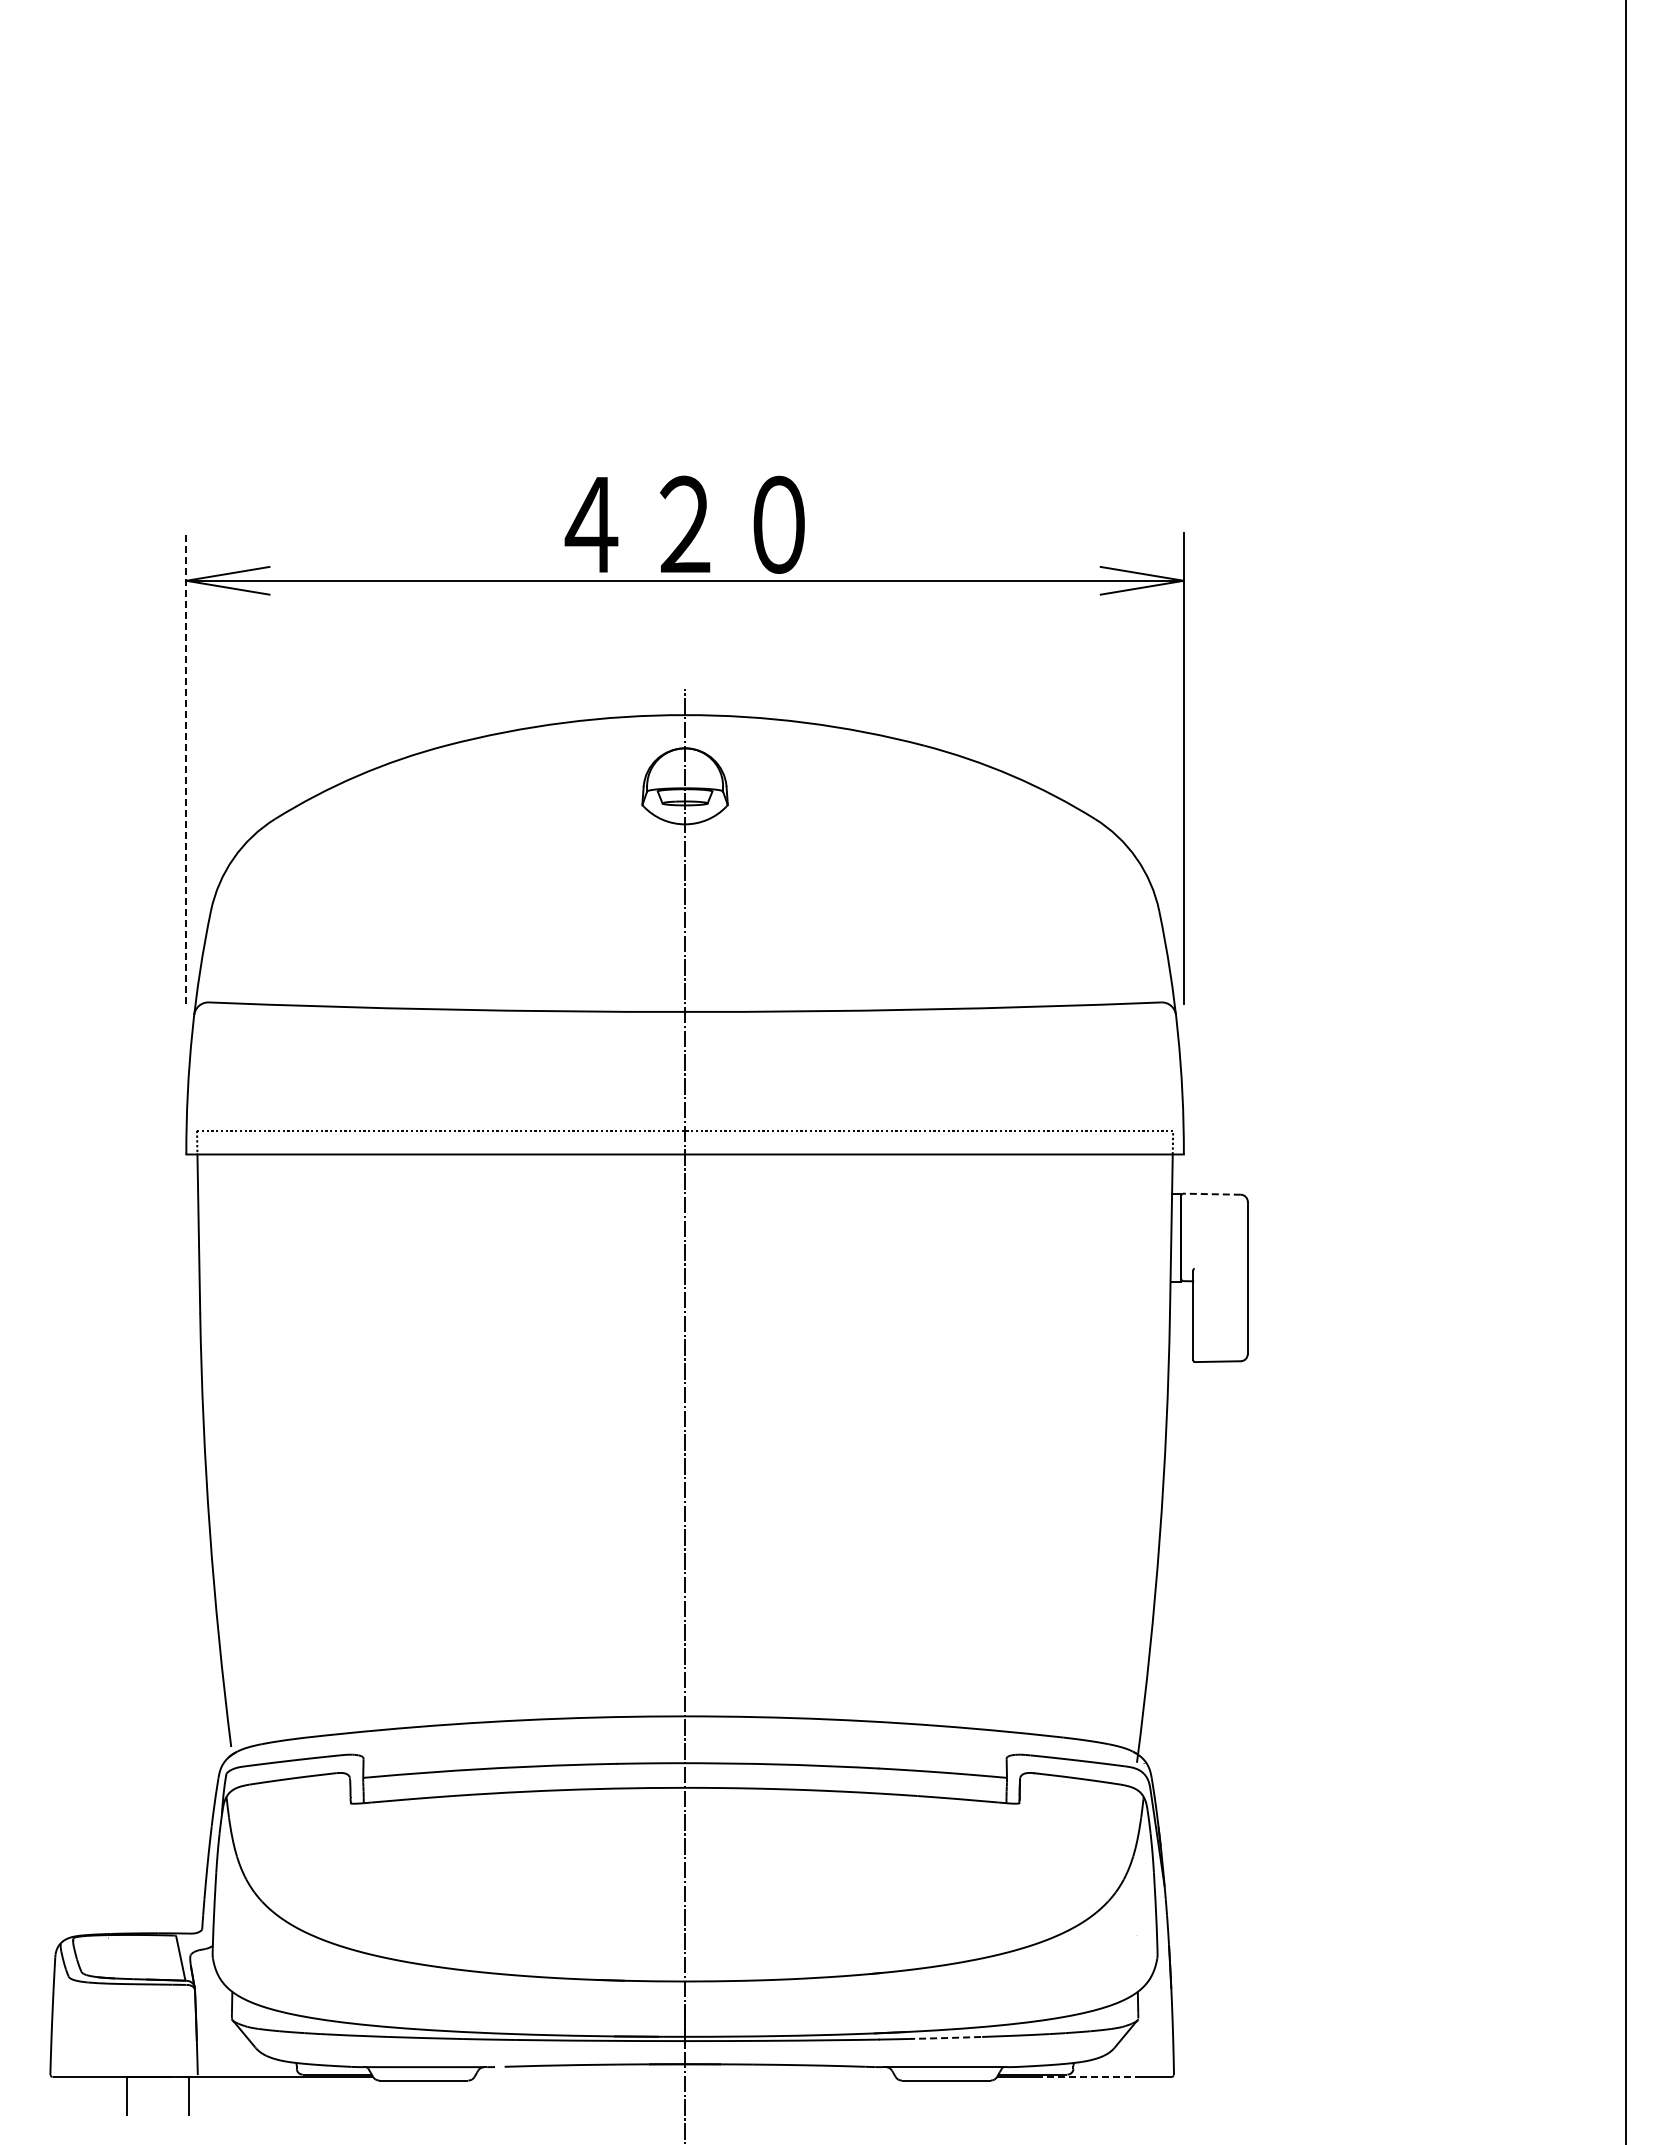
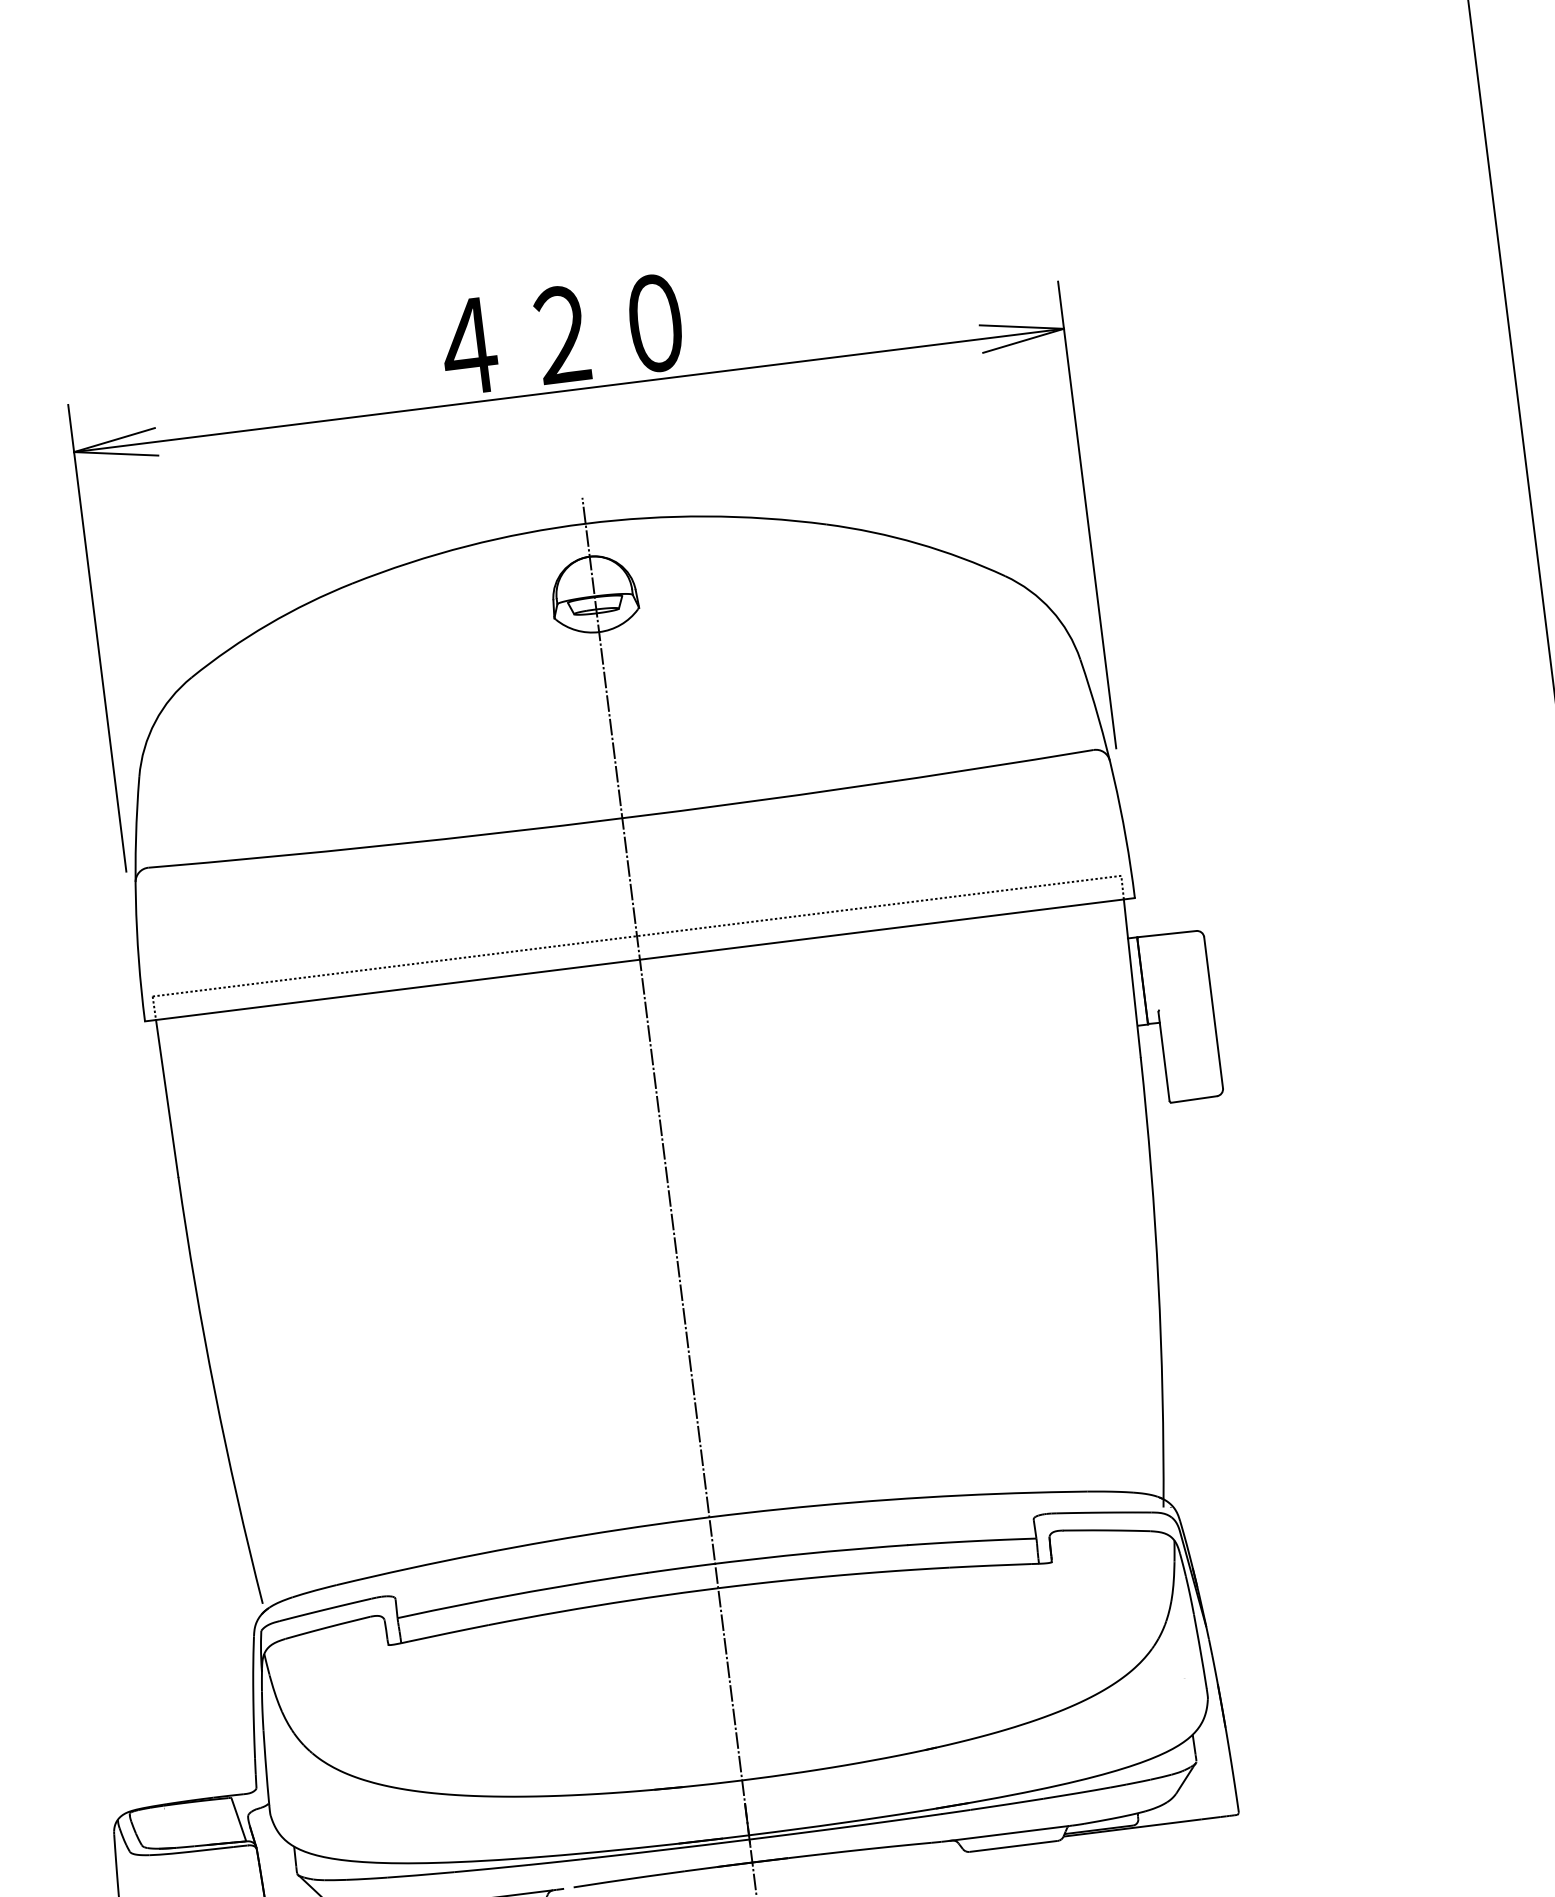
line: (186, 767) -> (97, 637), dashed -> solid
line: (1211, 1194) -> (1167, 934), dashed -> solid
line: (945, 2038) -> (1007, 1804), dashed -> solid
line: (1086, 2076) -> (1152, 1825), dashed -> solid

